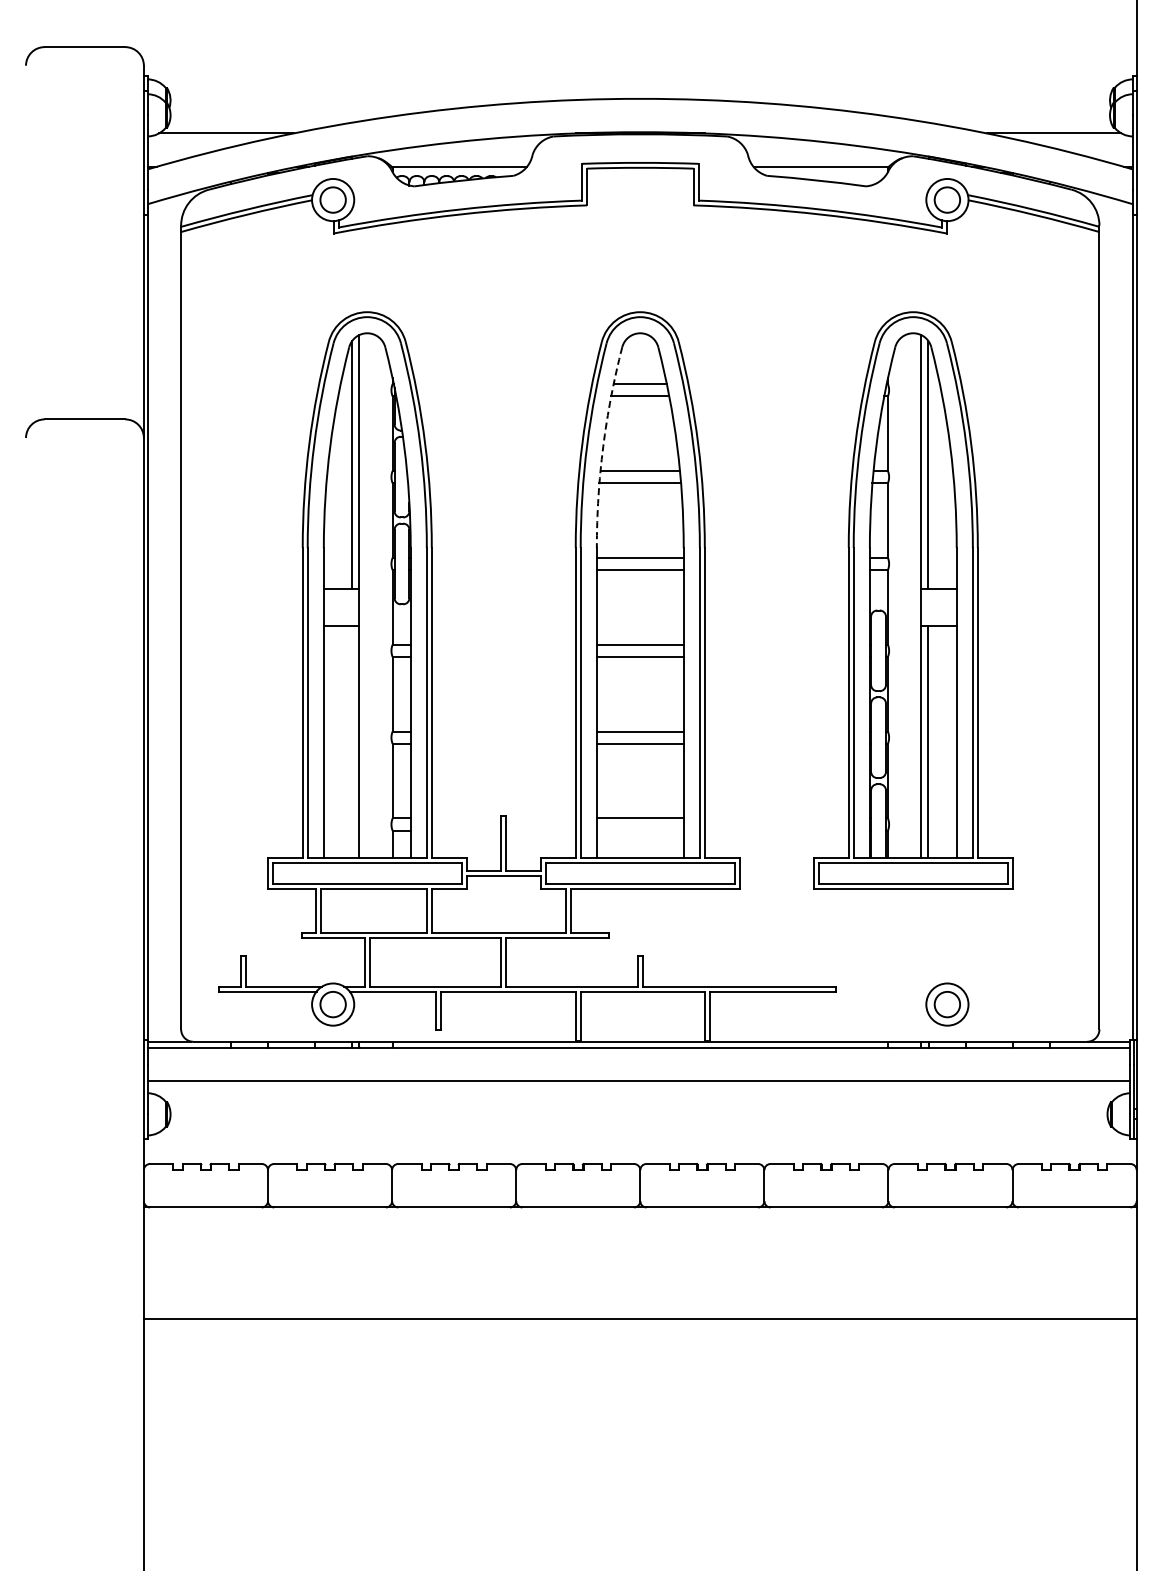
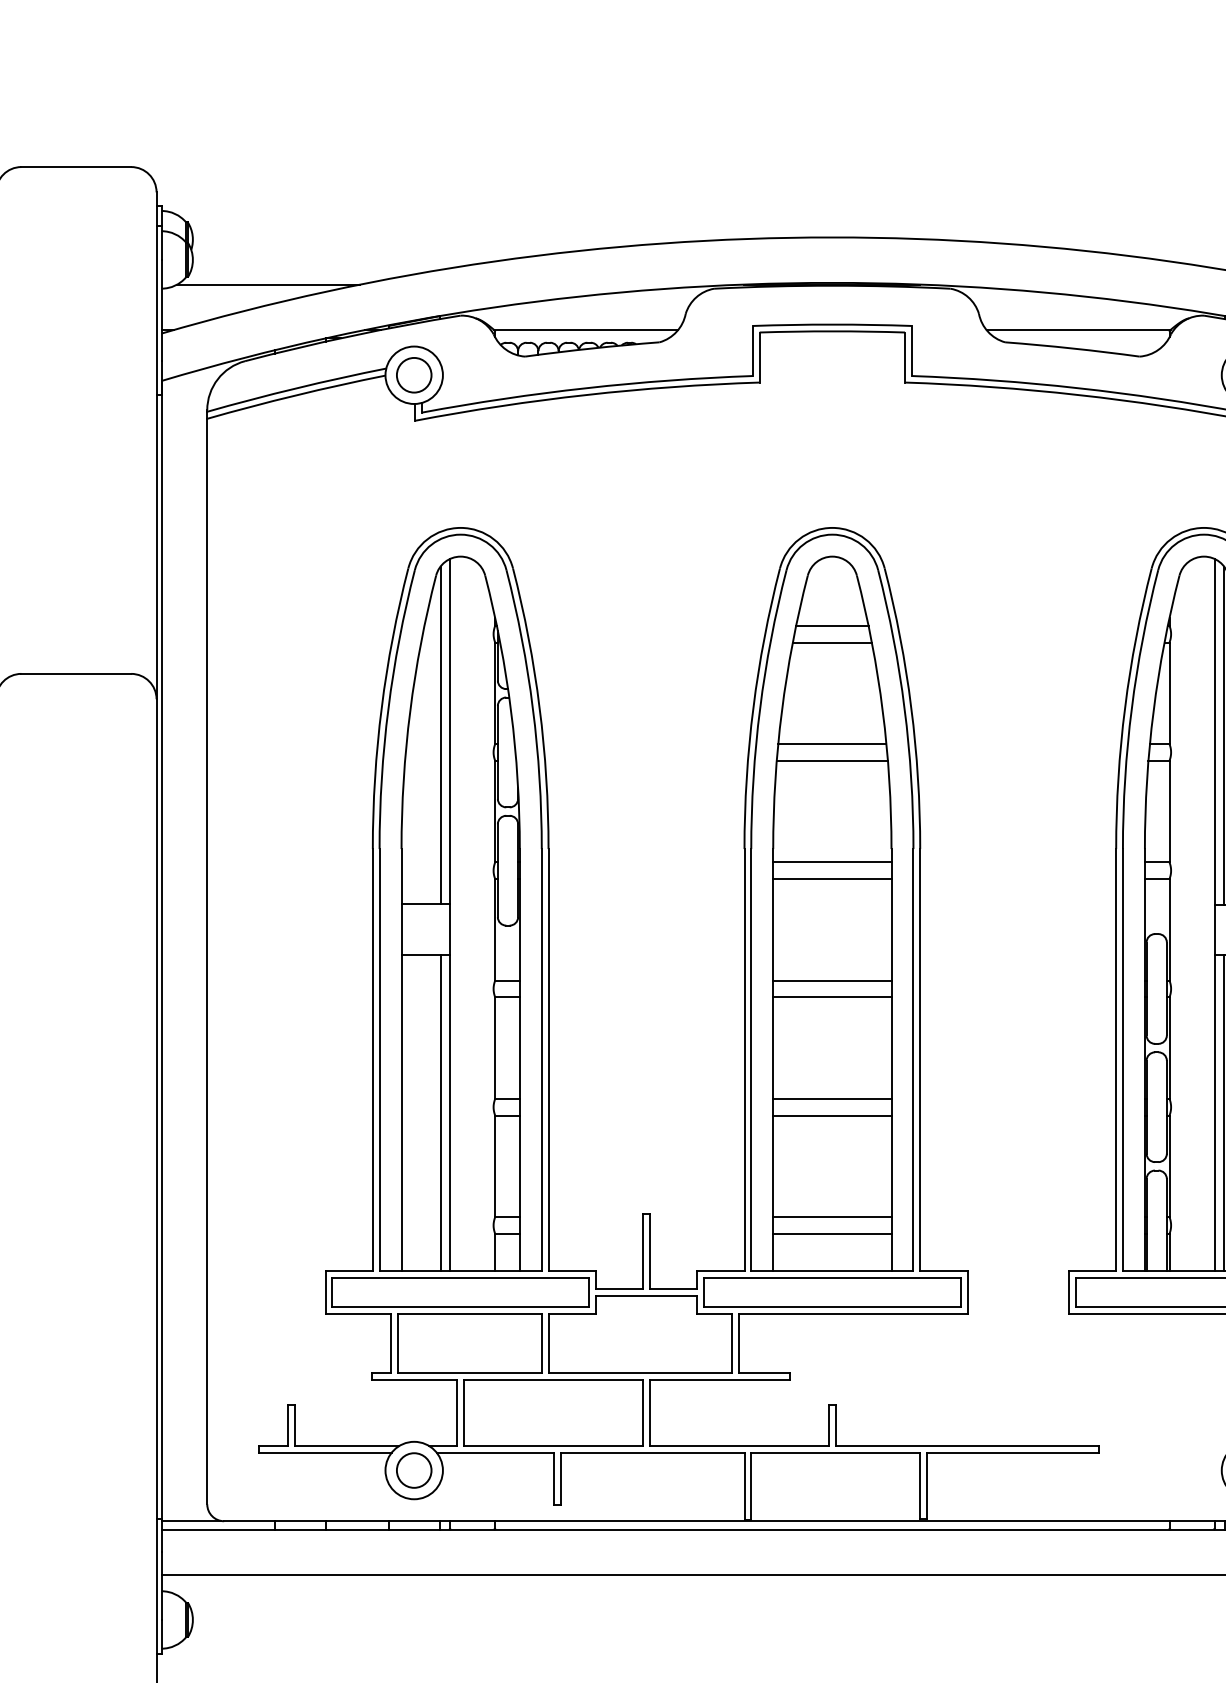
arc: (603, 446) -> (782, 710), dashed -> solid
line: (352, 741) -> (440, 1112), added
line: (639, 830) -> (831, 1233), added

